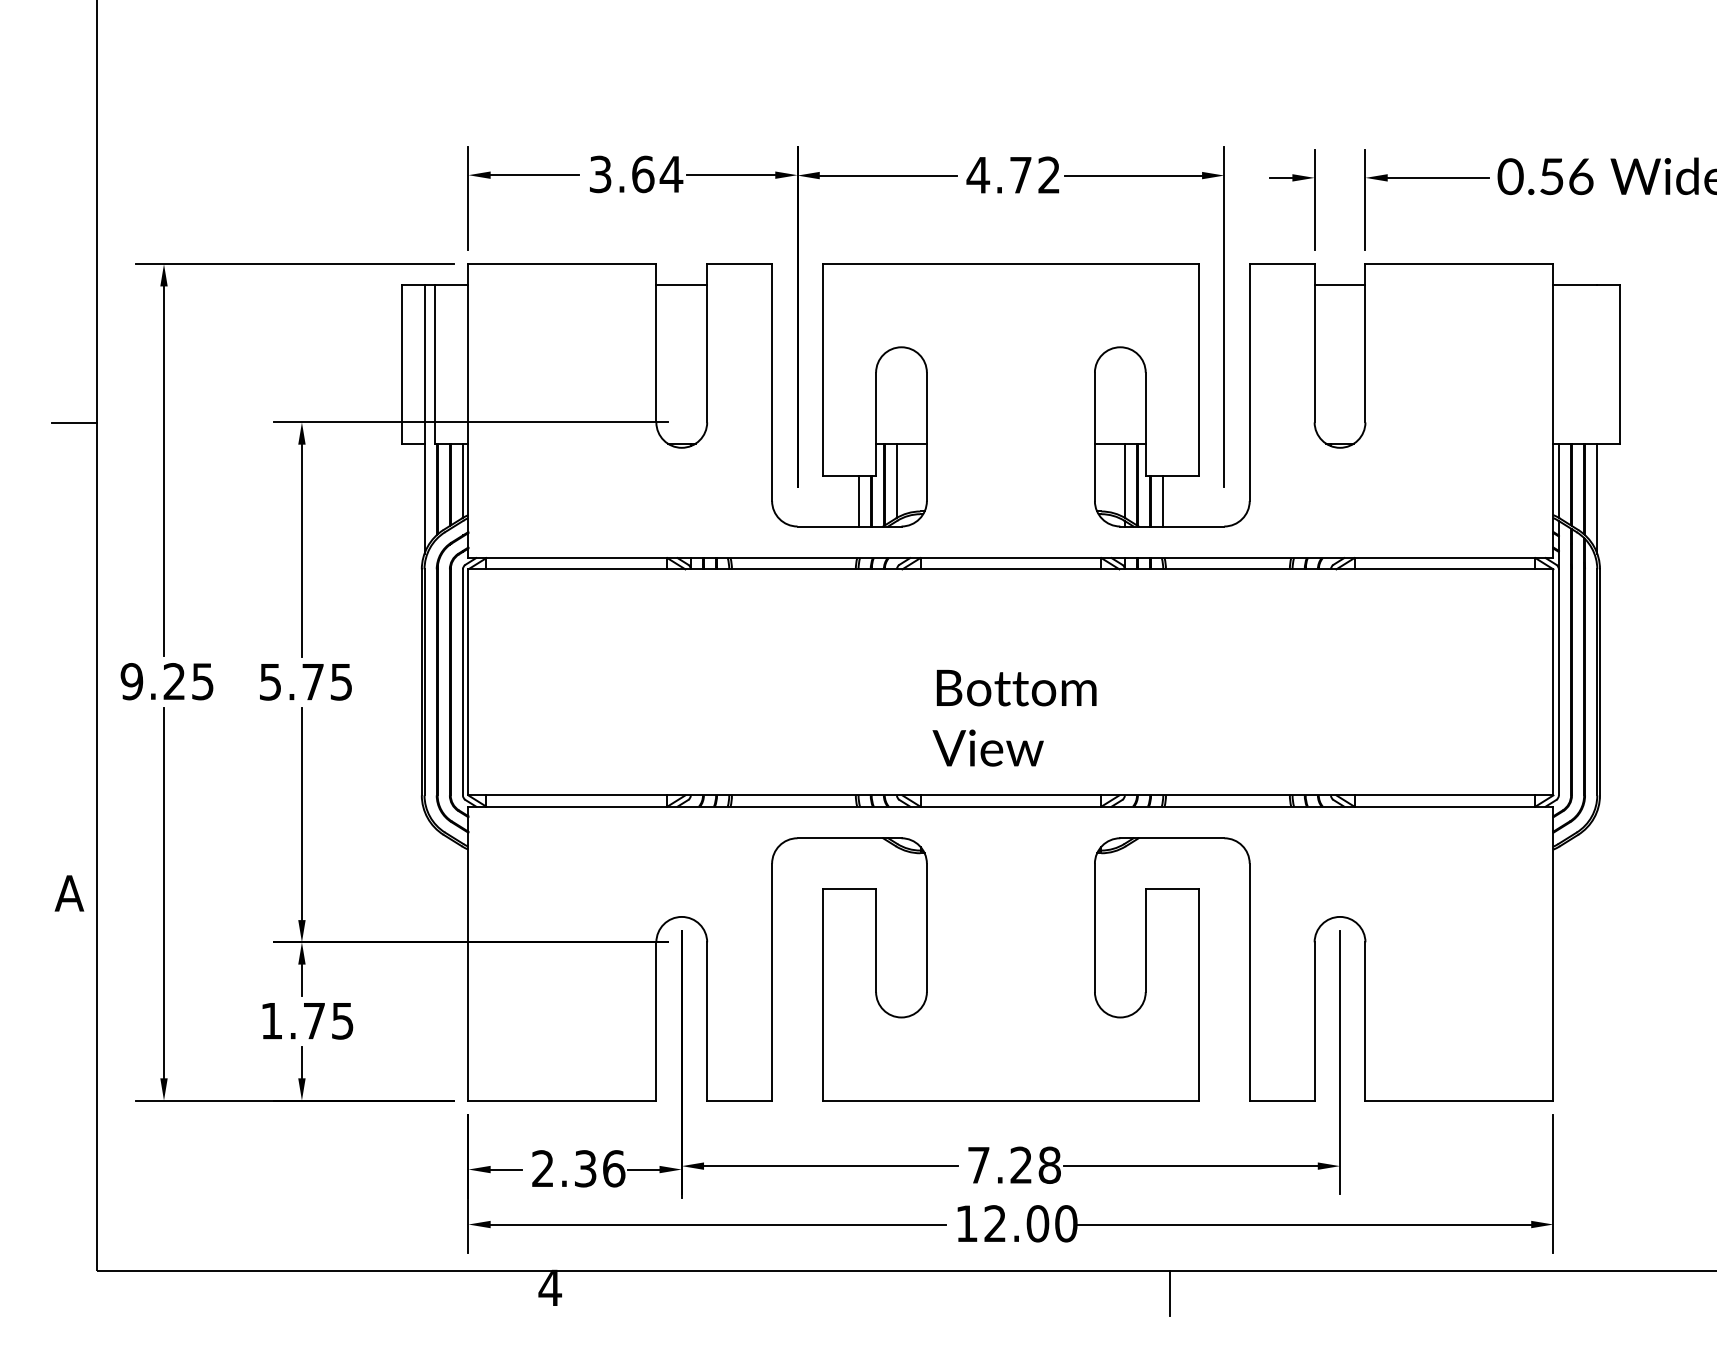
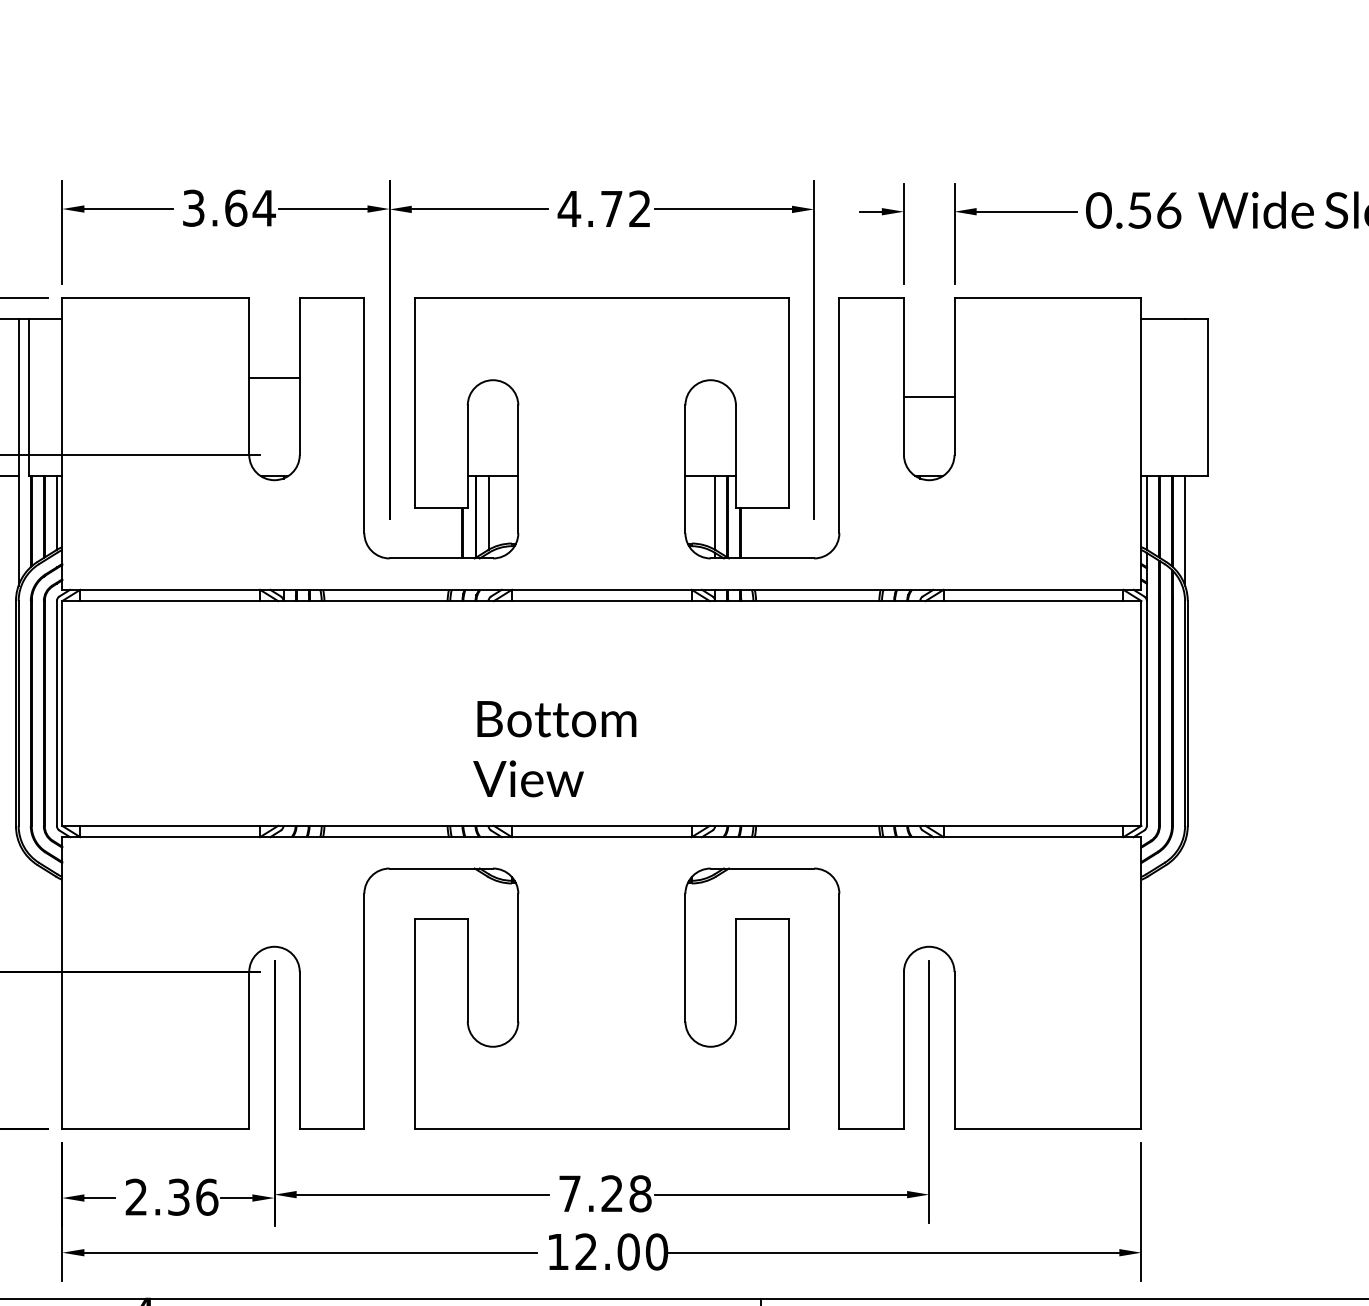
line: (681, 285) -> (274, 378), moved
line: (1339, 285) -> (928, 397), moved
line: (858, 500) -> (450, 532), removed
line: (1163, 500) -> (753, 532), removed
text: (1014, 718) -> (554, 749), moved

